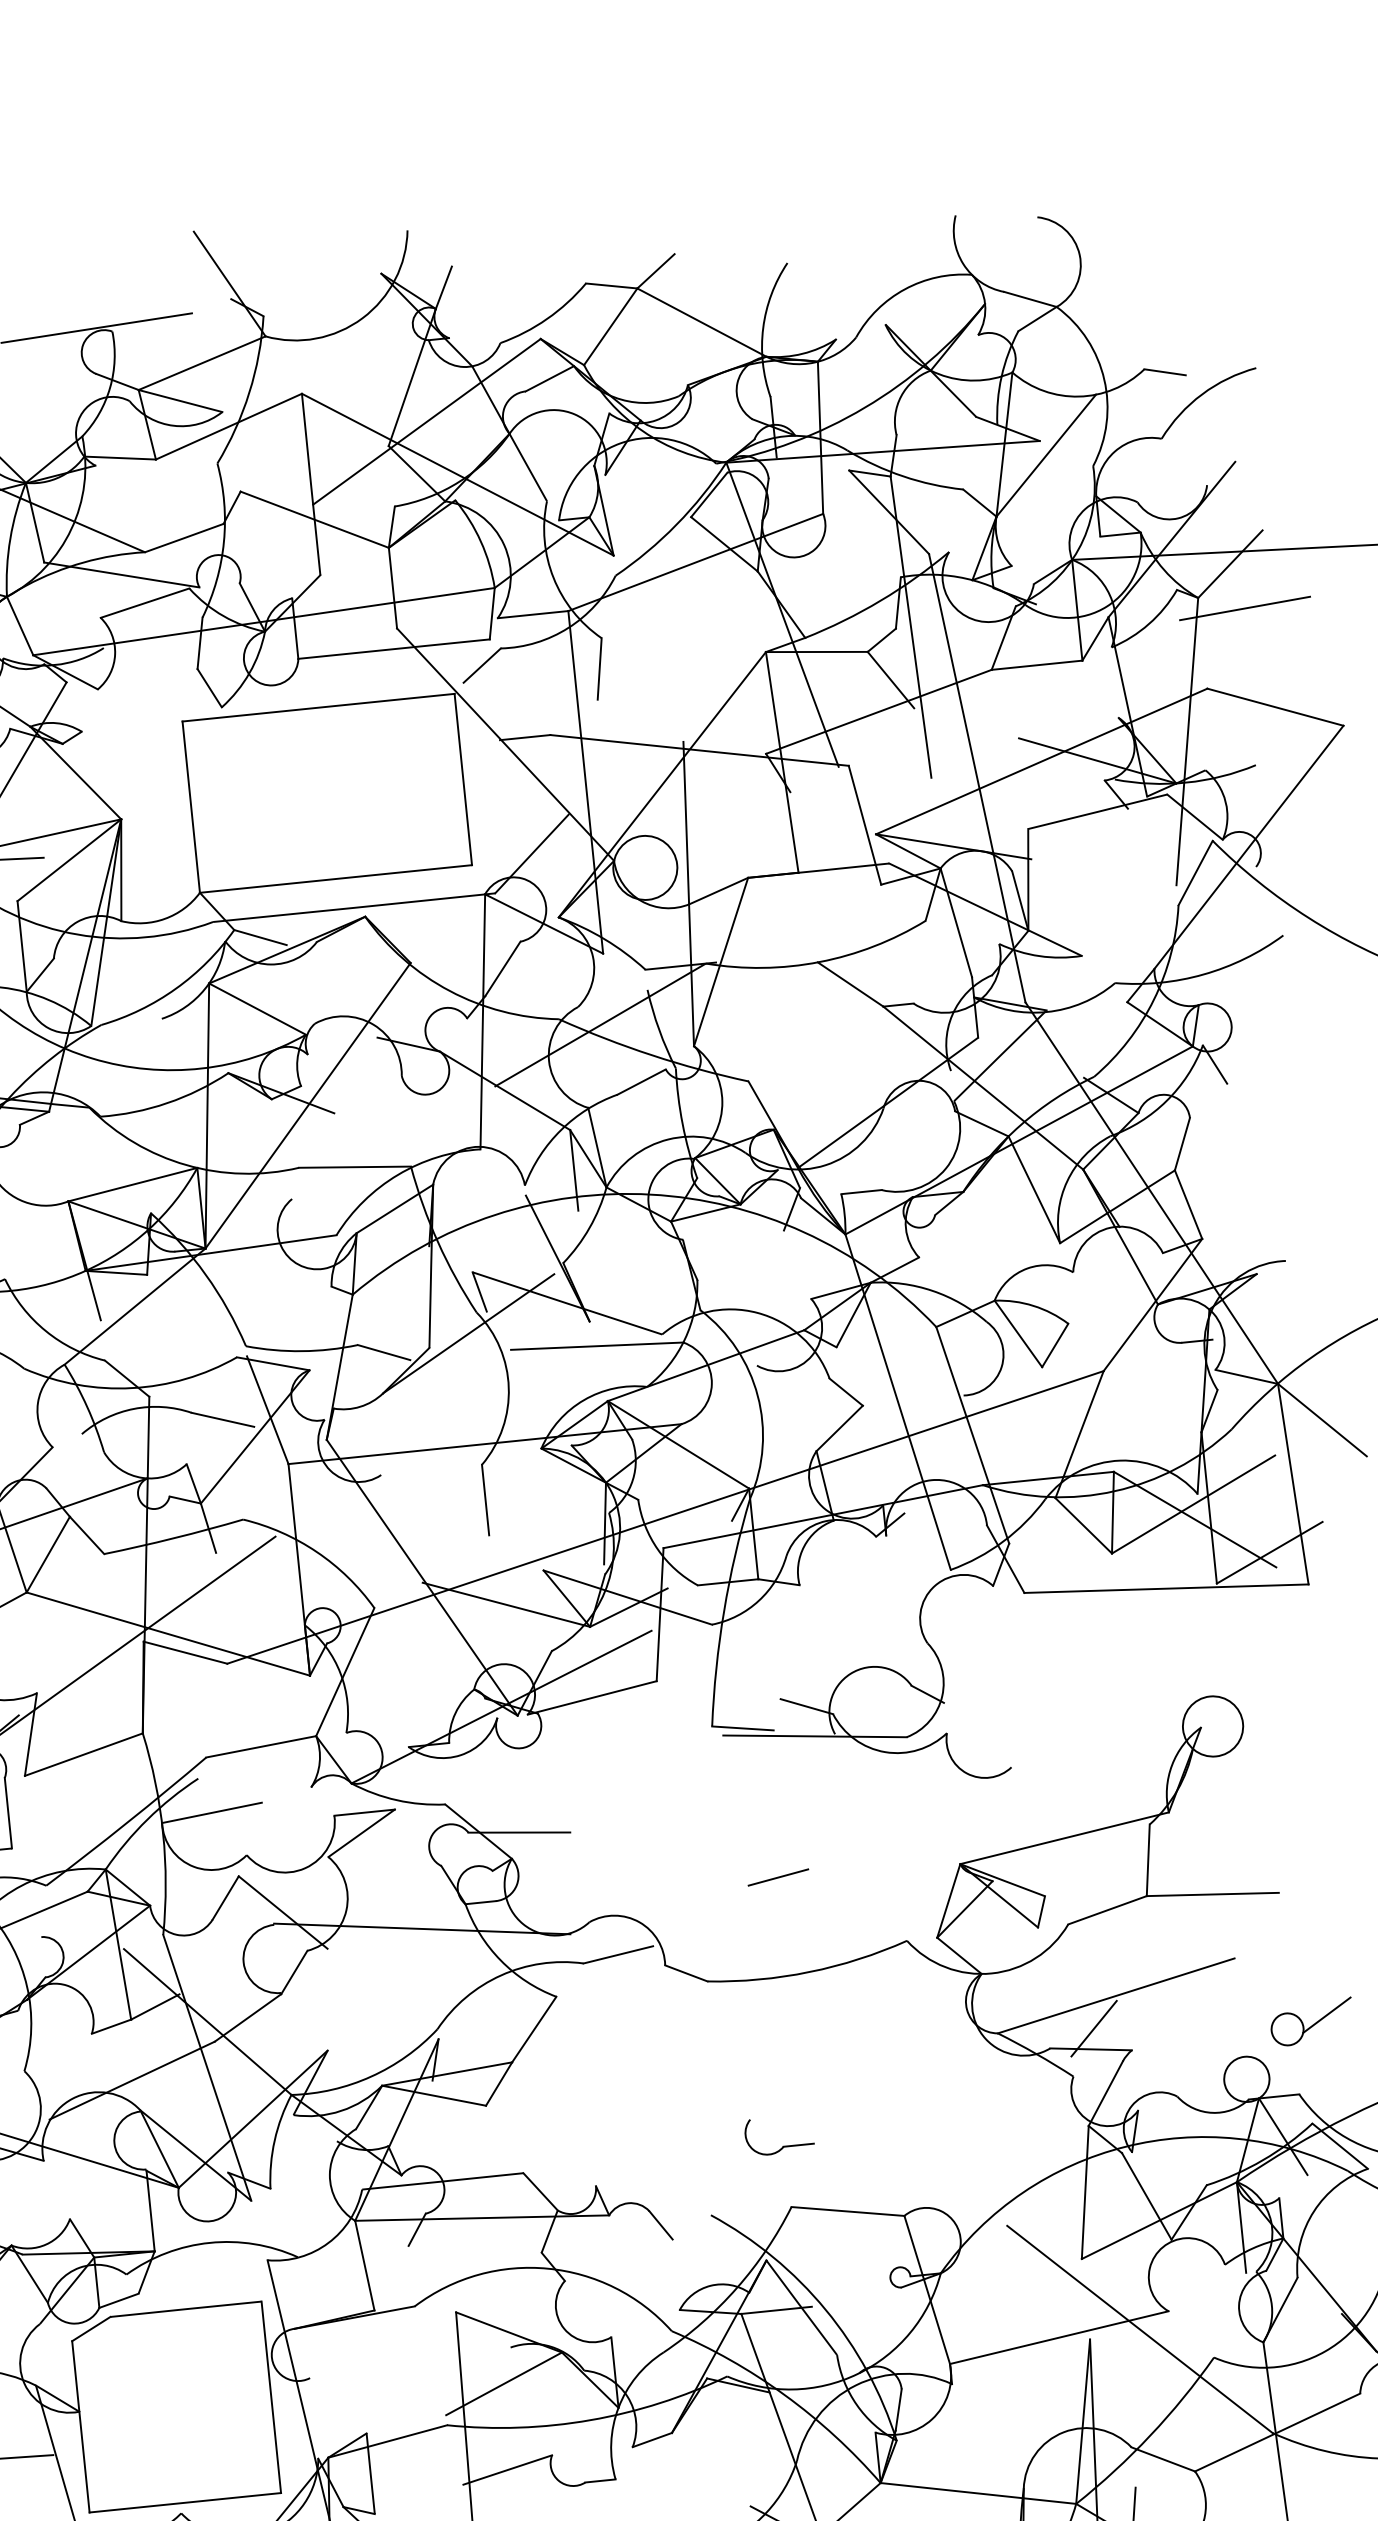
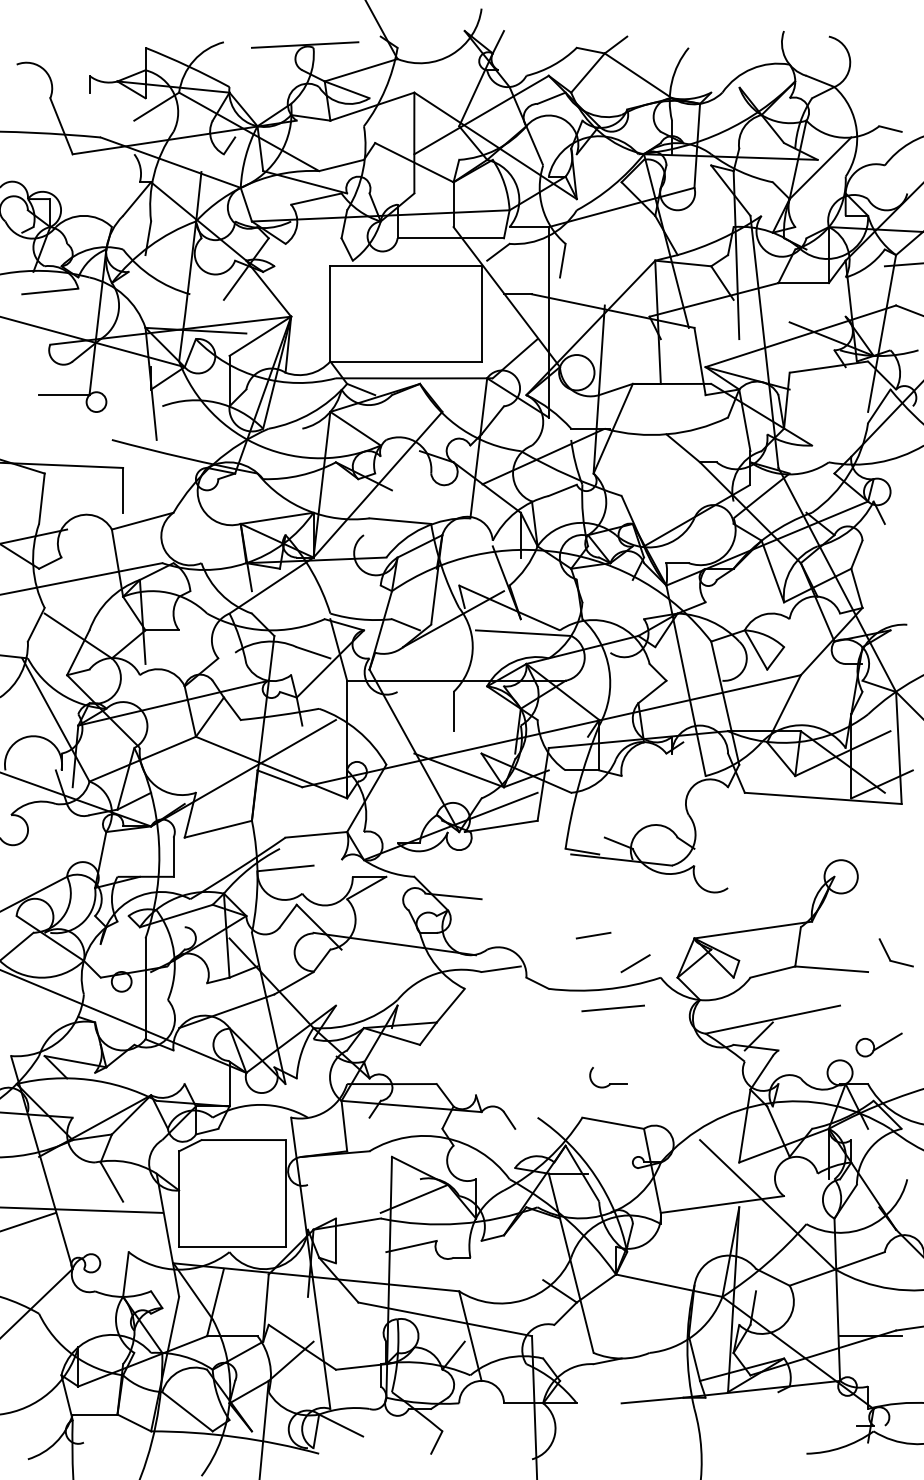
part: (1314, 1860) -> (889, 956), added
line: (858, 1919) -> (635, 963), added
line: (825, 2005) -> (612, 1008), added
part: (781, 2145) -> (609, 1083), moved

